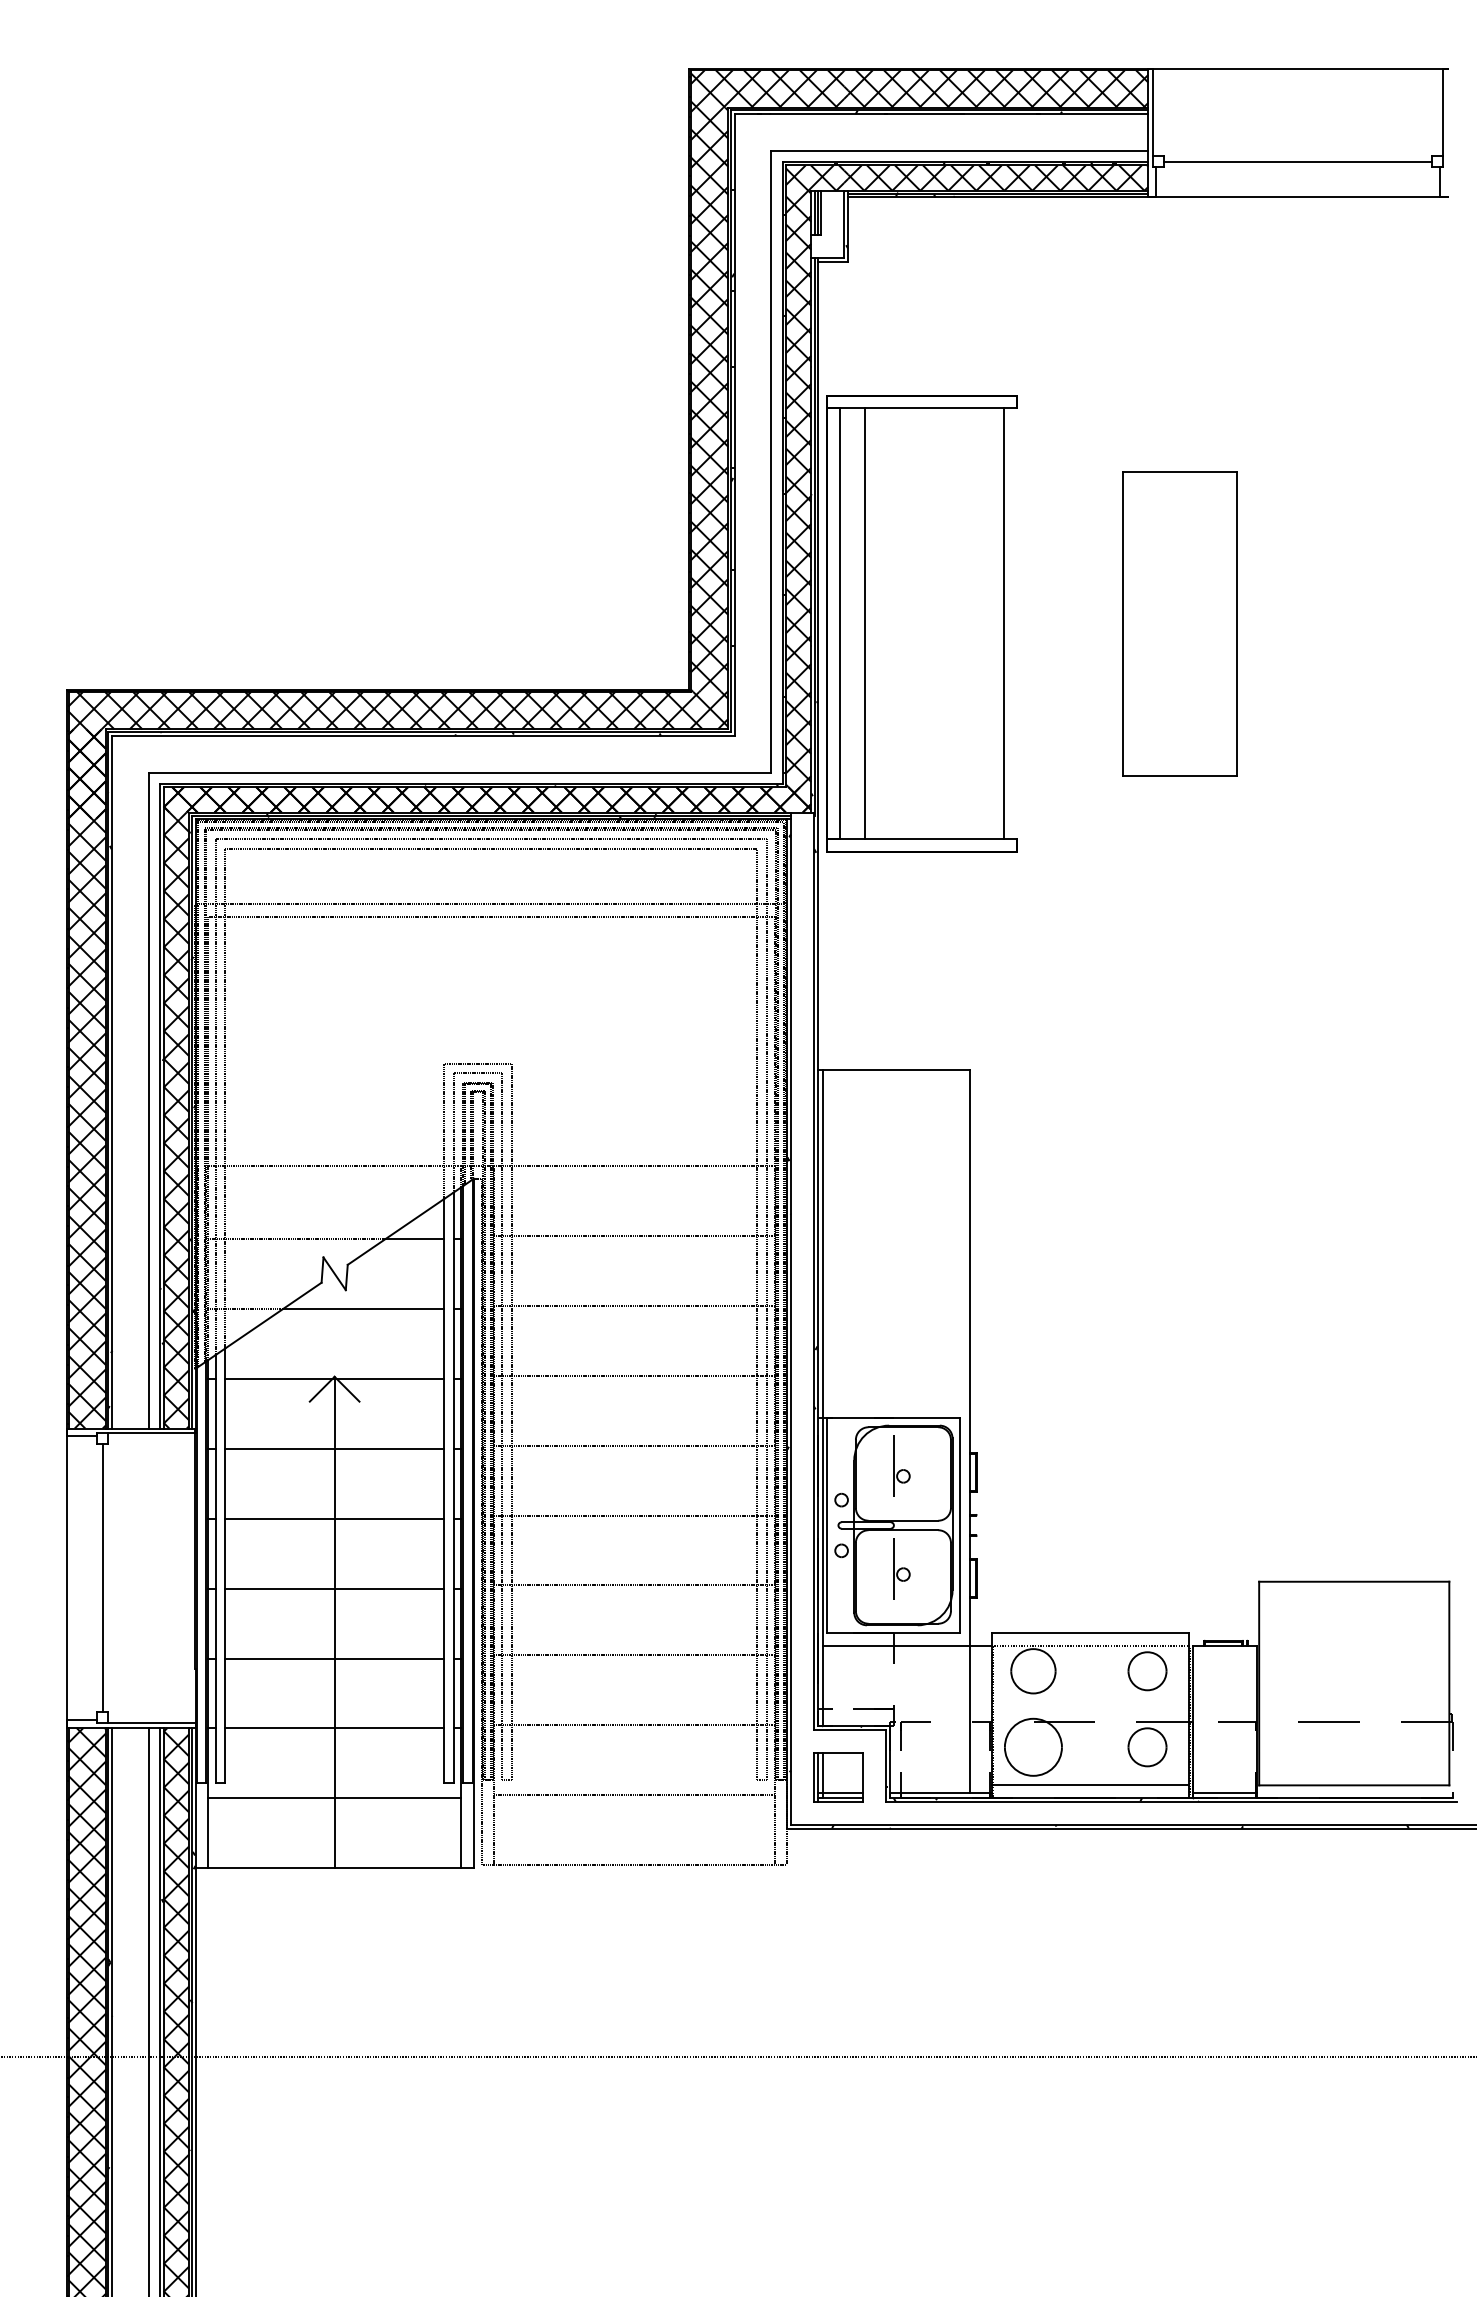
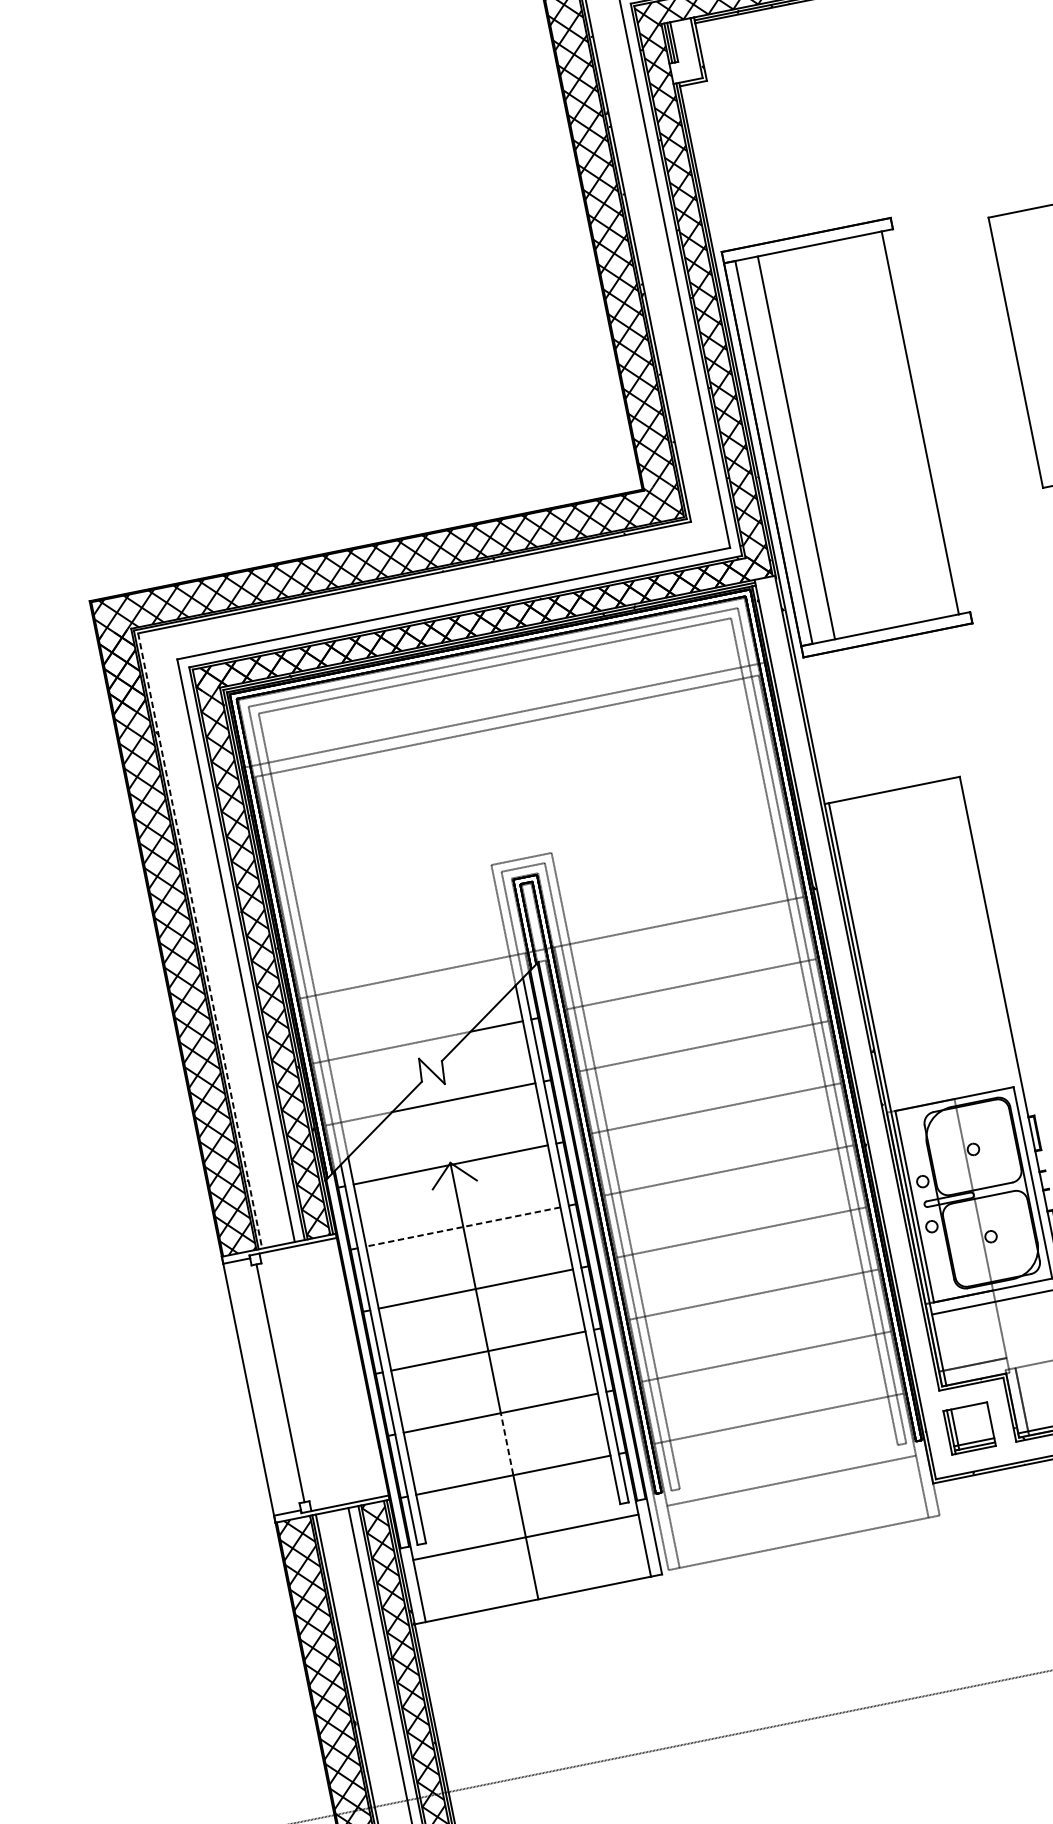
part: (921, 623) -> (846, 437), moved
line: (112, 1082) -> (200, 941), solid -> dashed
line: (334, 1448) -> (463, 1226), solid -> dashed
line: (334, 1693) -> (506, 1444), solid -> dashed

